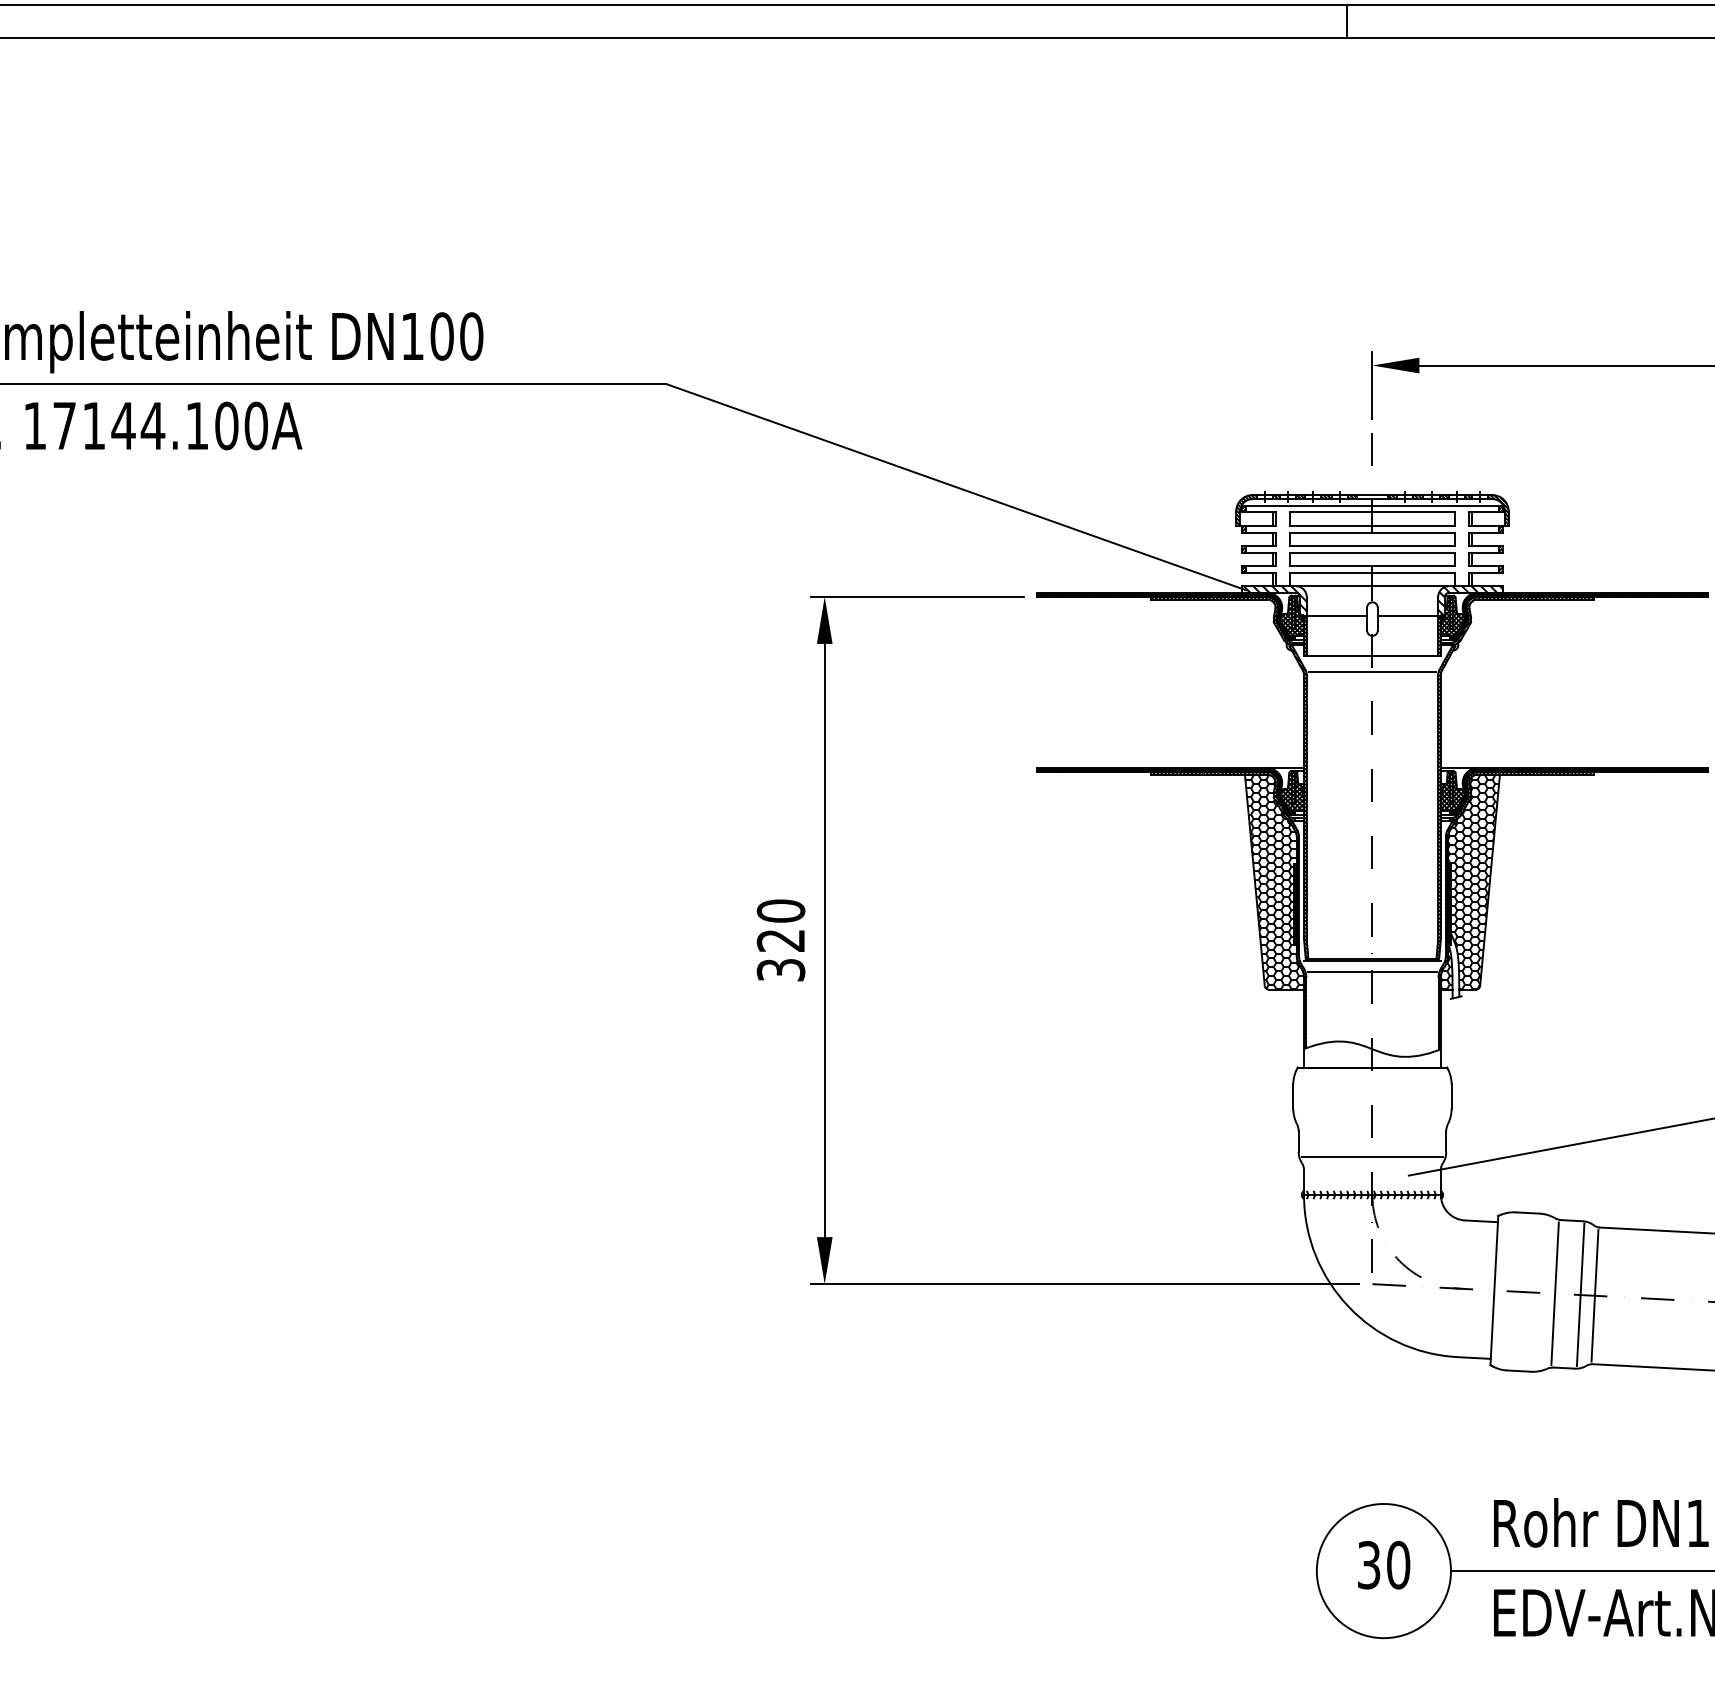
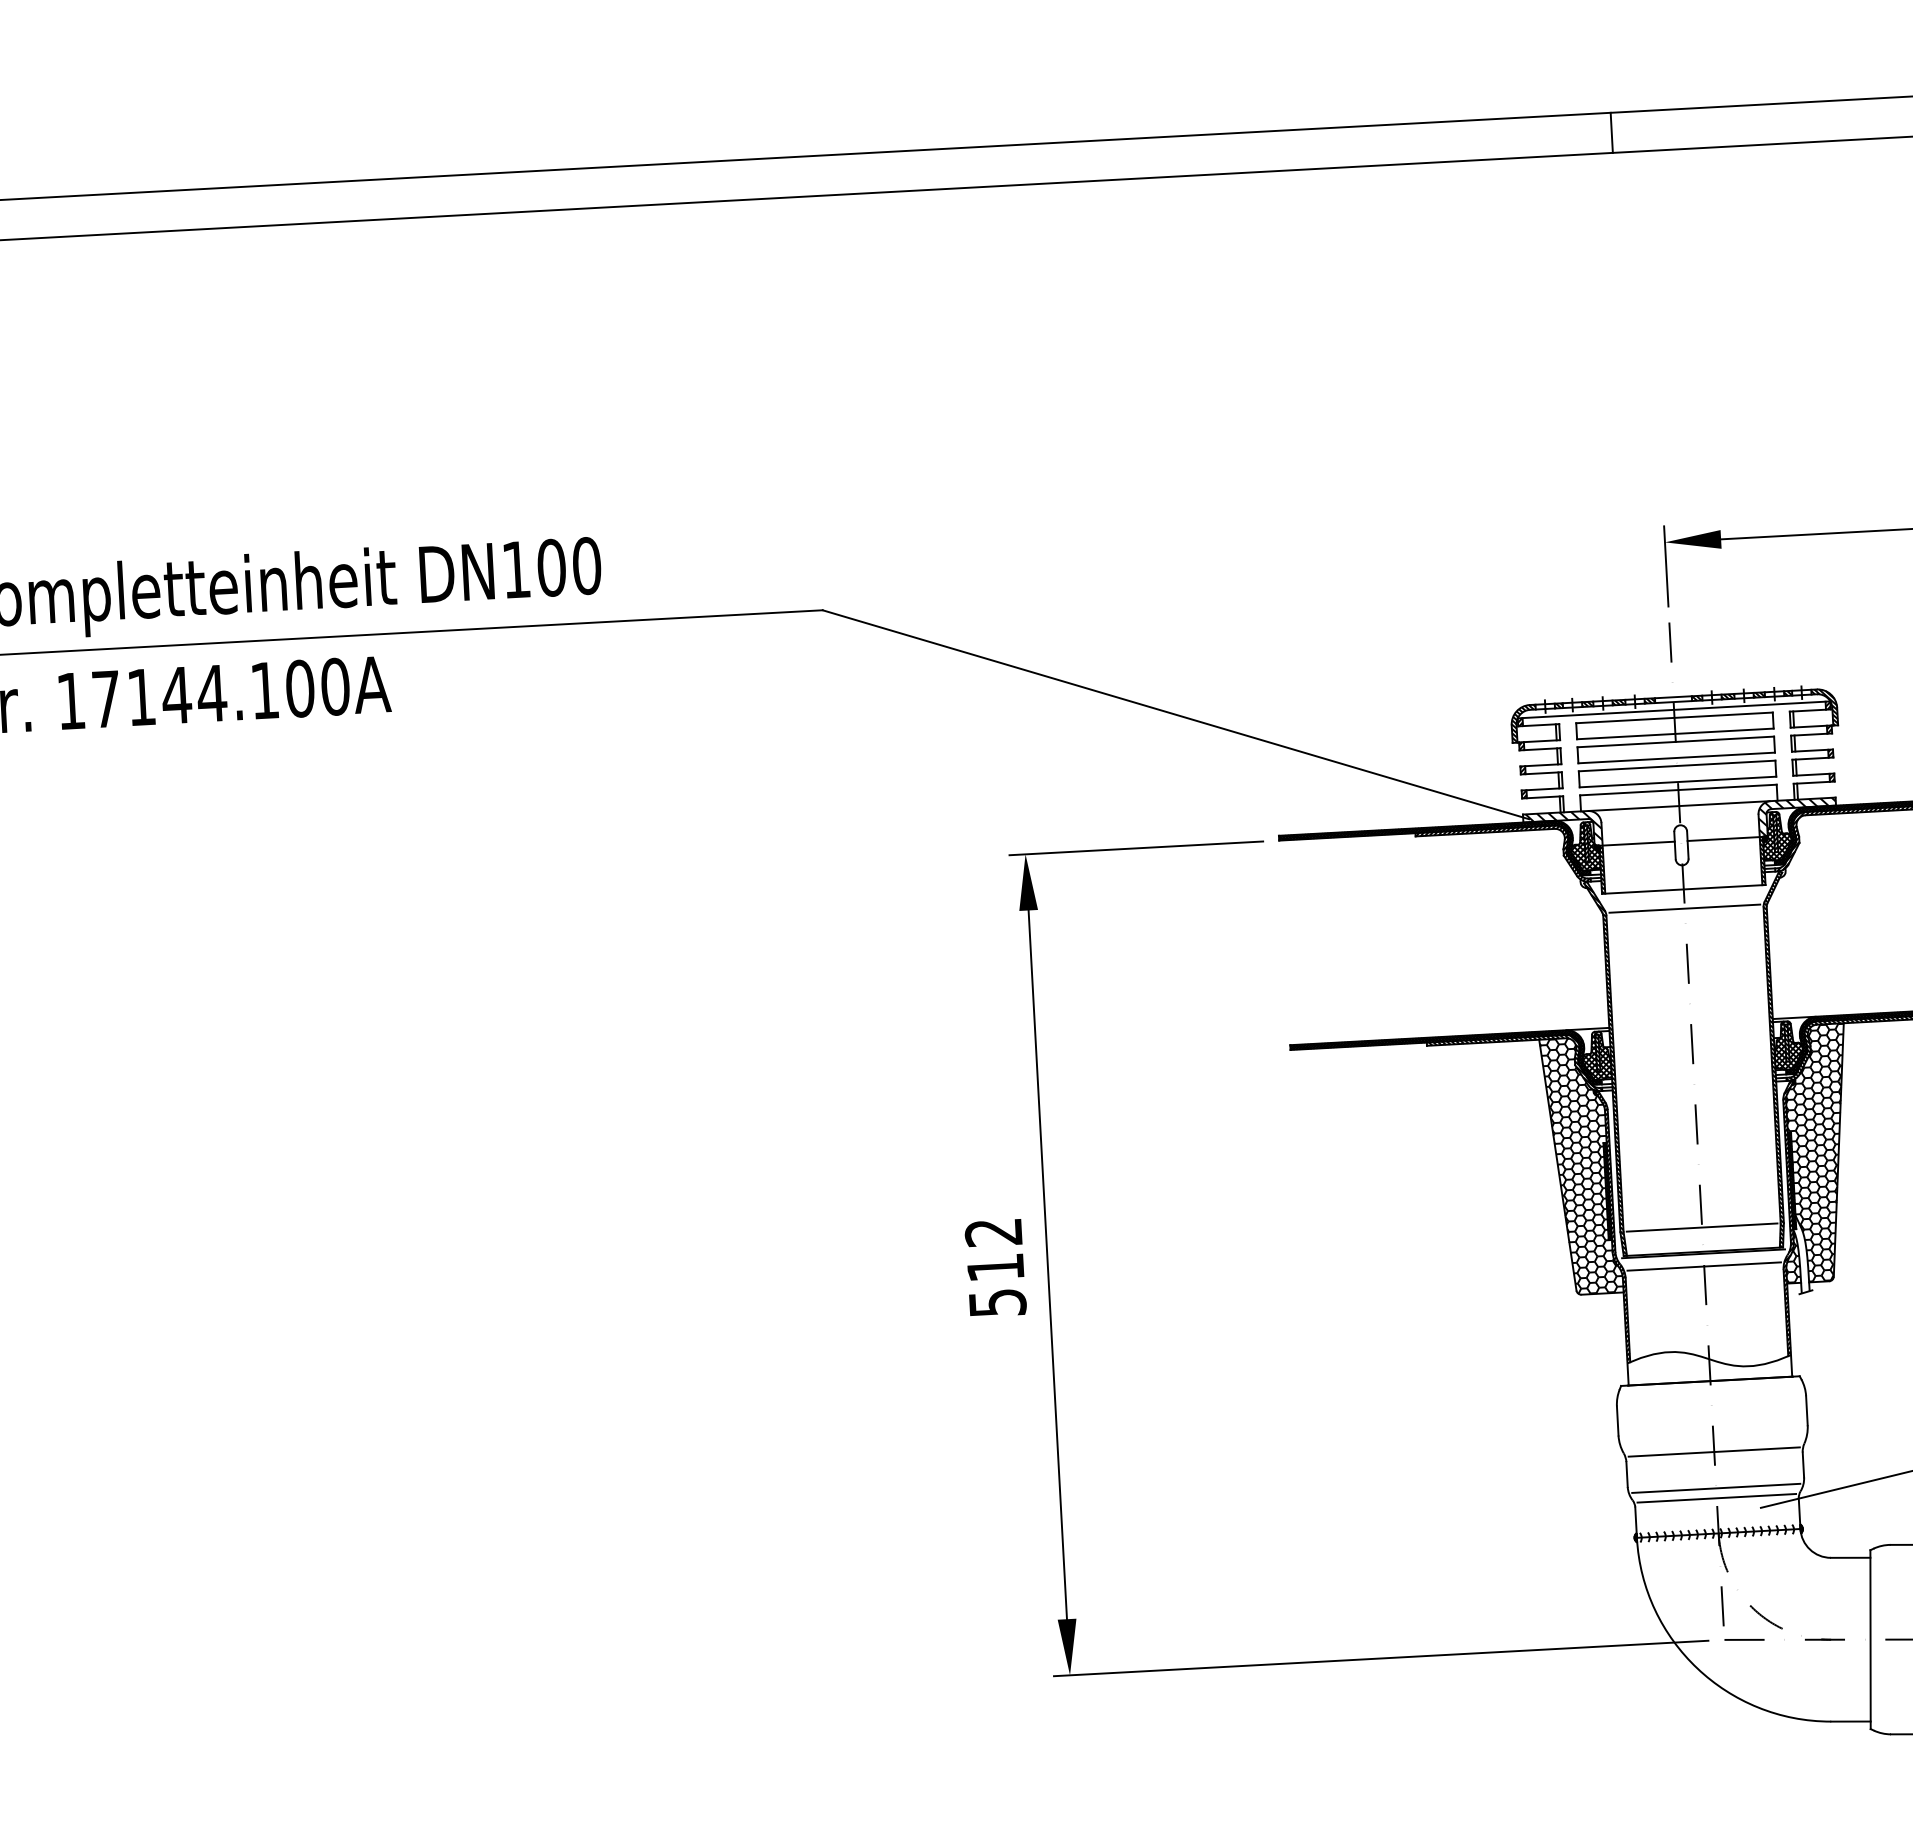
text: (780, 939) -> (994, 1266), 320 -> 512
line: (1372, 939) -> (1702, 1228), added
line: (1372, 1126) -> (1714, 1451), added
line: (1372, 1165) -> (1716, 1498), added

